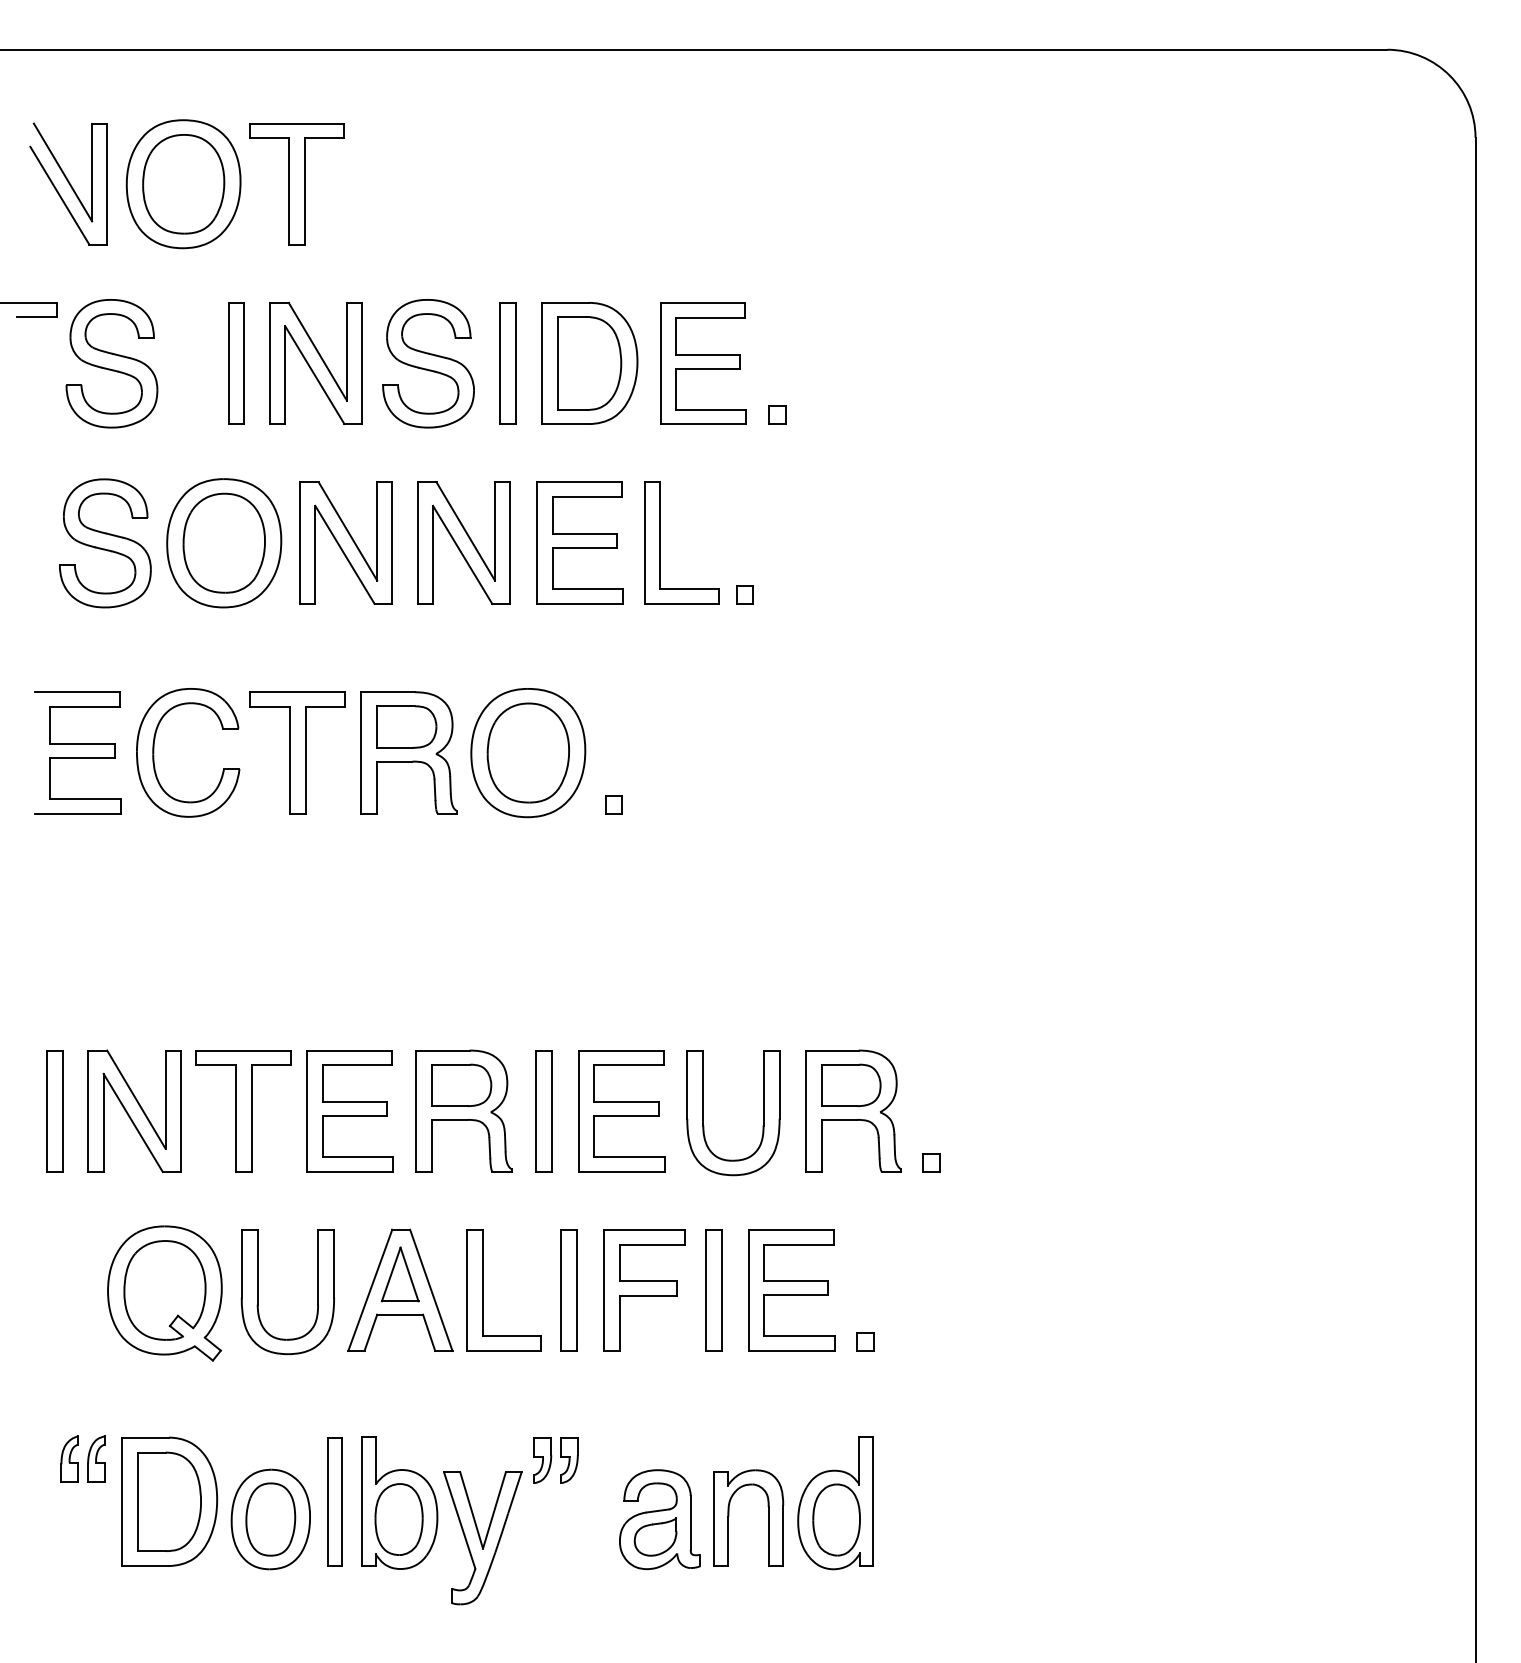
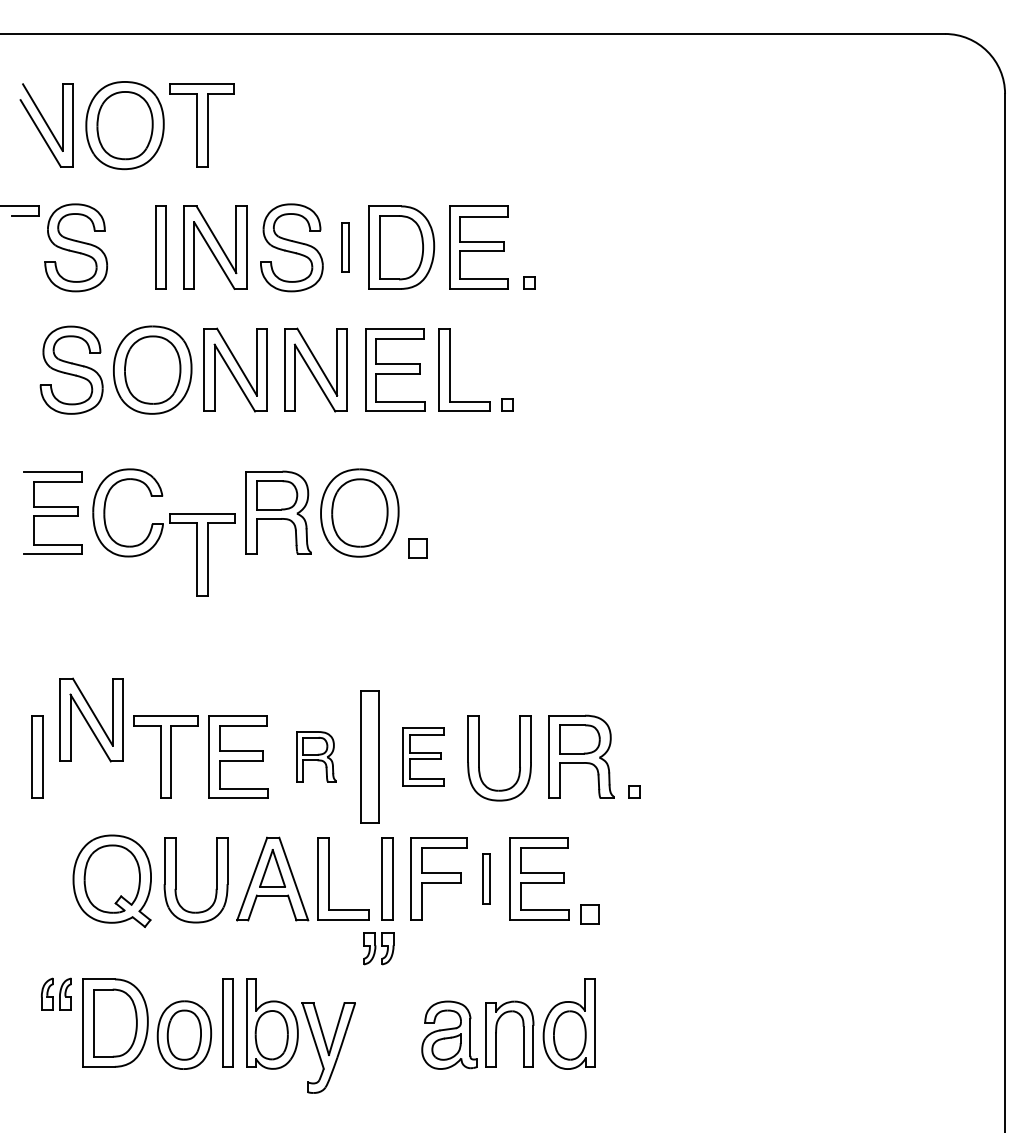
part: (507, 363) -> (345, 247), size x0.6
part: (297, 752) -> (202, 554), moved
part: (614, 803) -> (418, 547), size x1.6
part: (134, 1110) -> (91, 719), moved
part: (464, 1110) -> (316, 756), size x0.6
part: (543, 1110) -> (370, 756), size x1.6
part: (621, 1110) -> (423, 756), size x0.7
part: (714, 1289) -> (486, 878), size x0.6
part: (865, 1340) -> (589, 913), size x1.6
part: (555, 1459) -> (378, 948), moved

